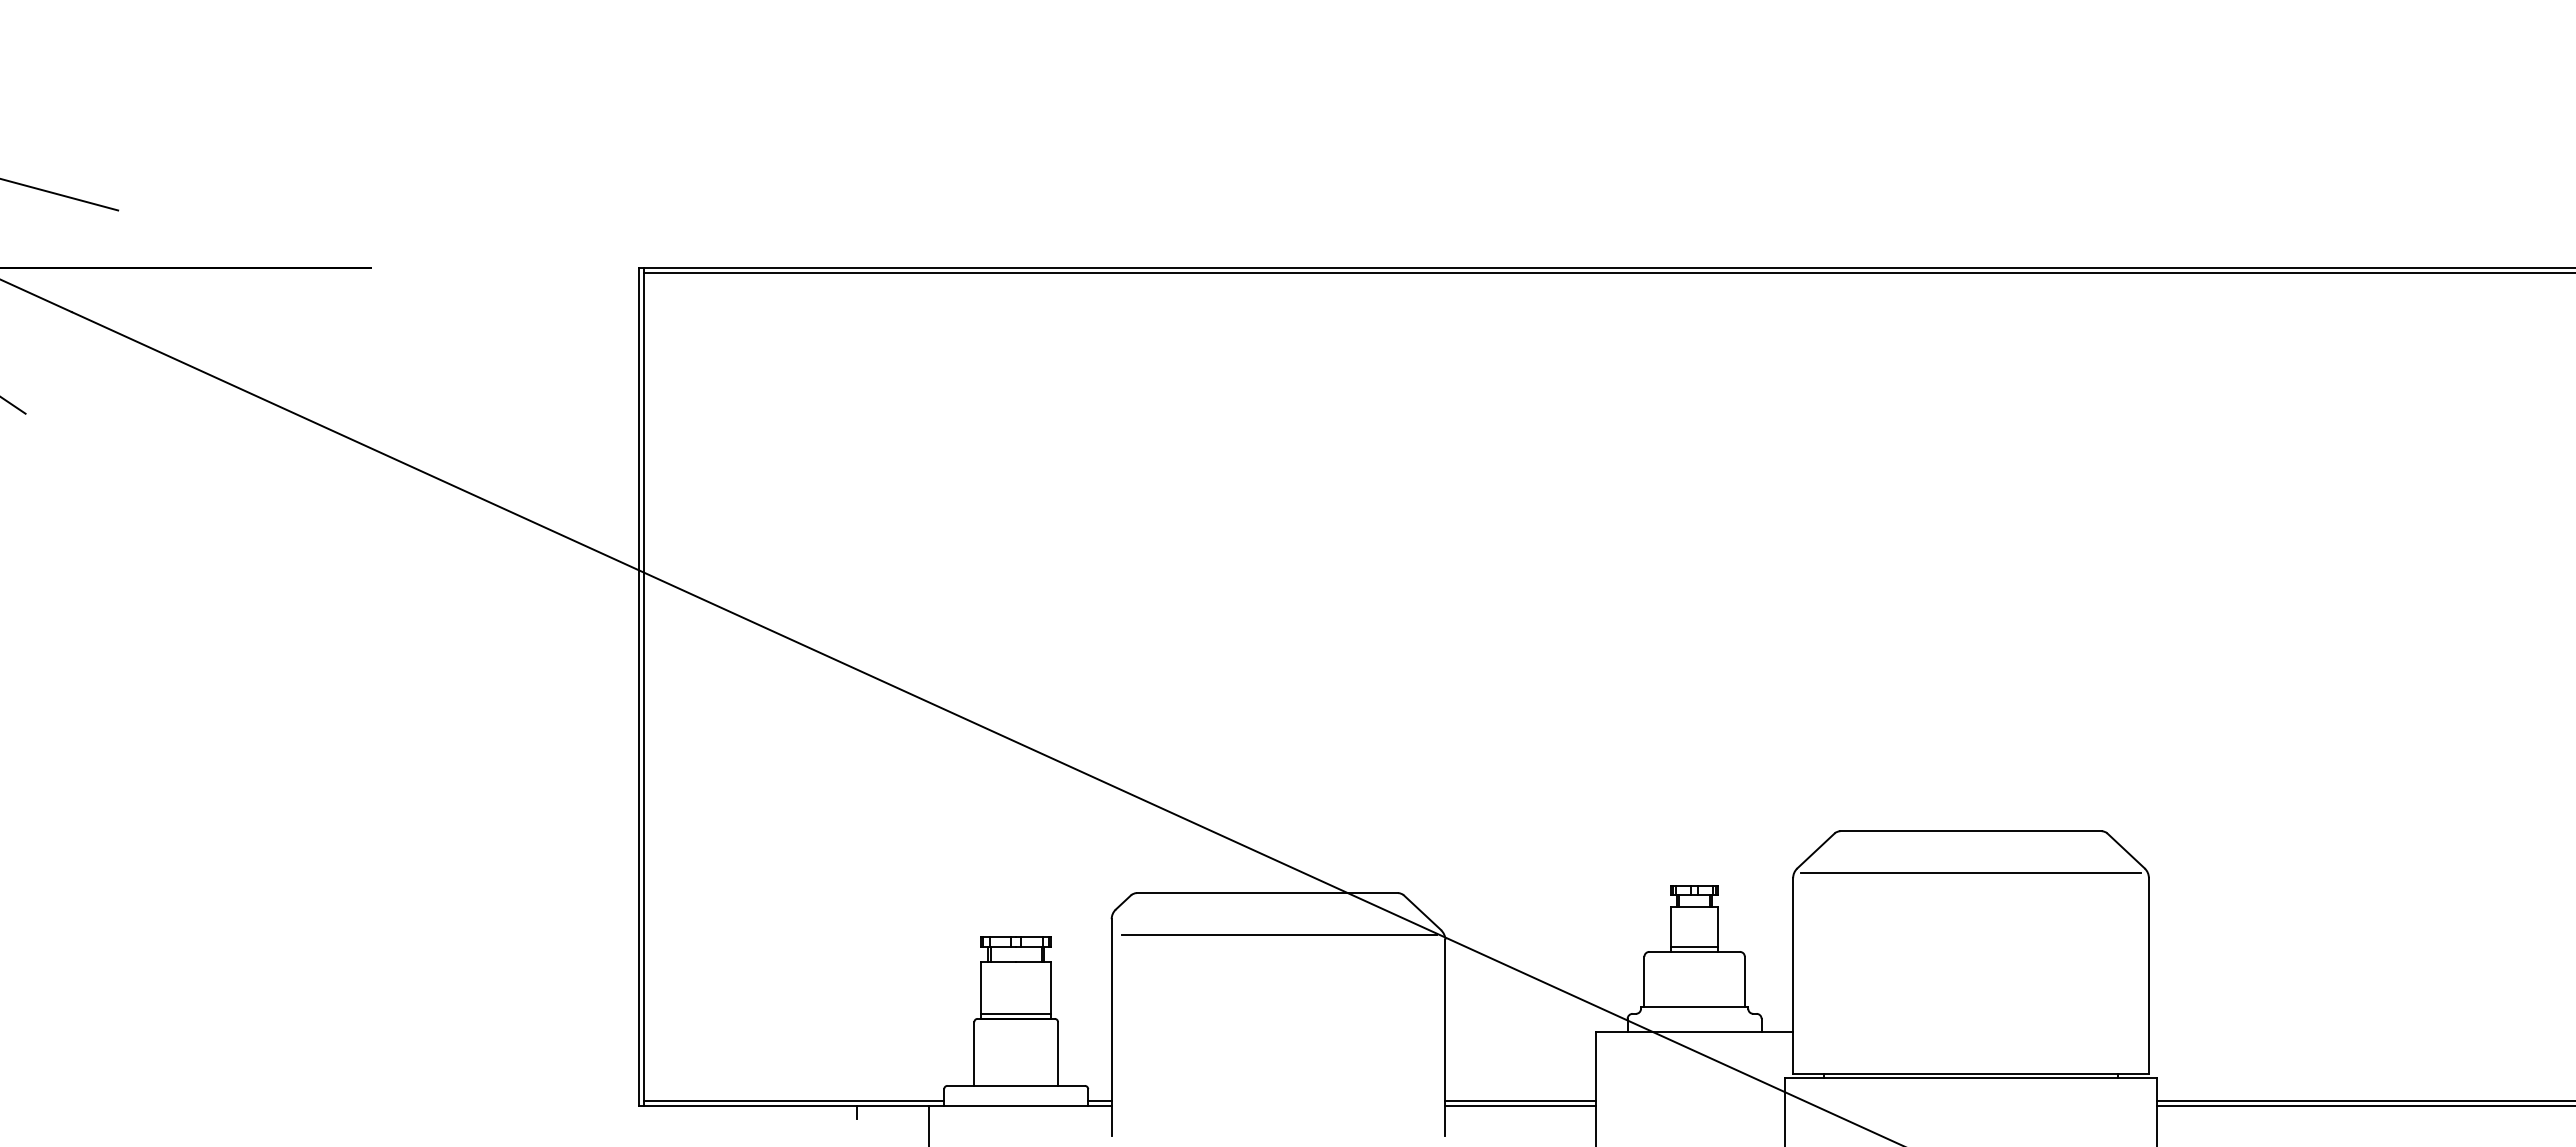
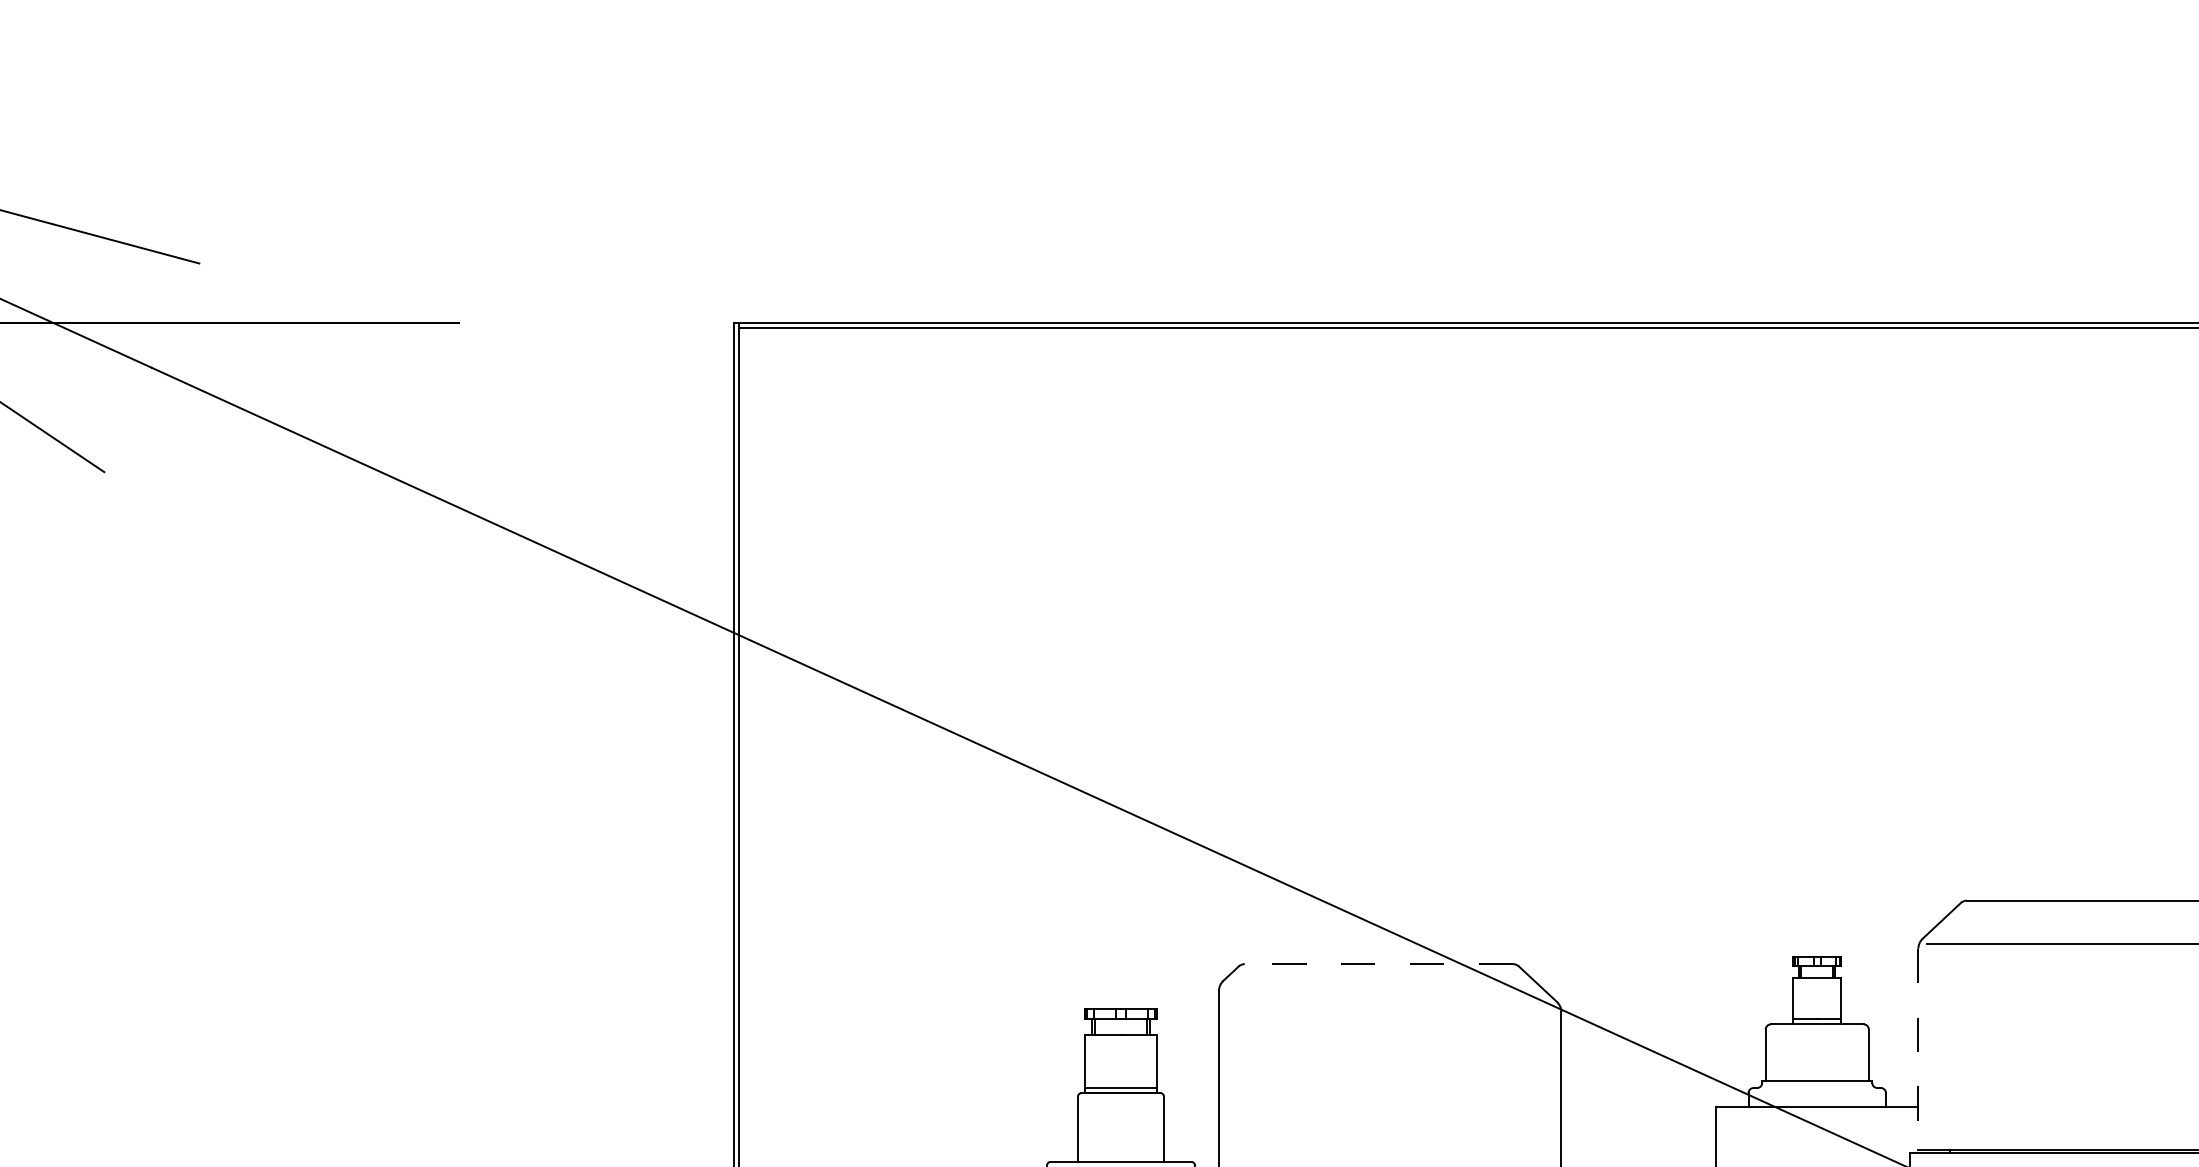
line: (1267, 893) -> (1378, 964), solid -> dashed
line: (1279, 934) -> (1391, 1006), removed
line: (1793, 976) -> (1918, 1049), solid -> dashed

